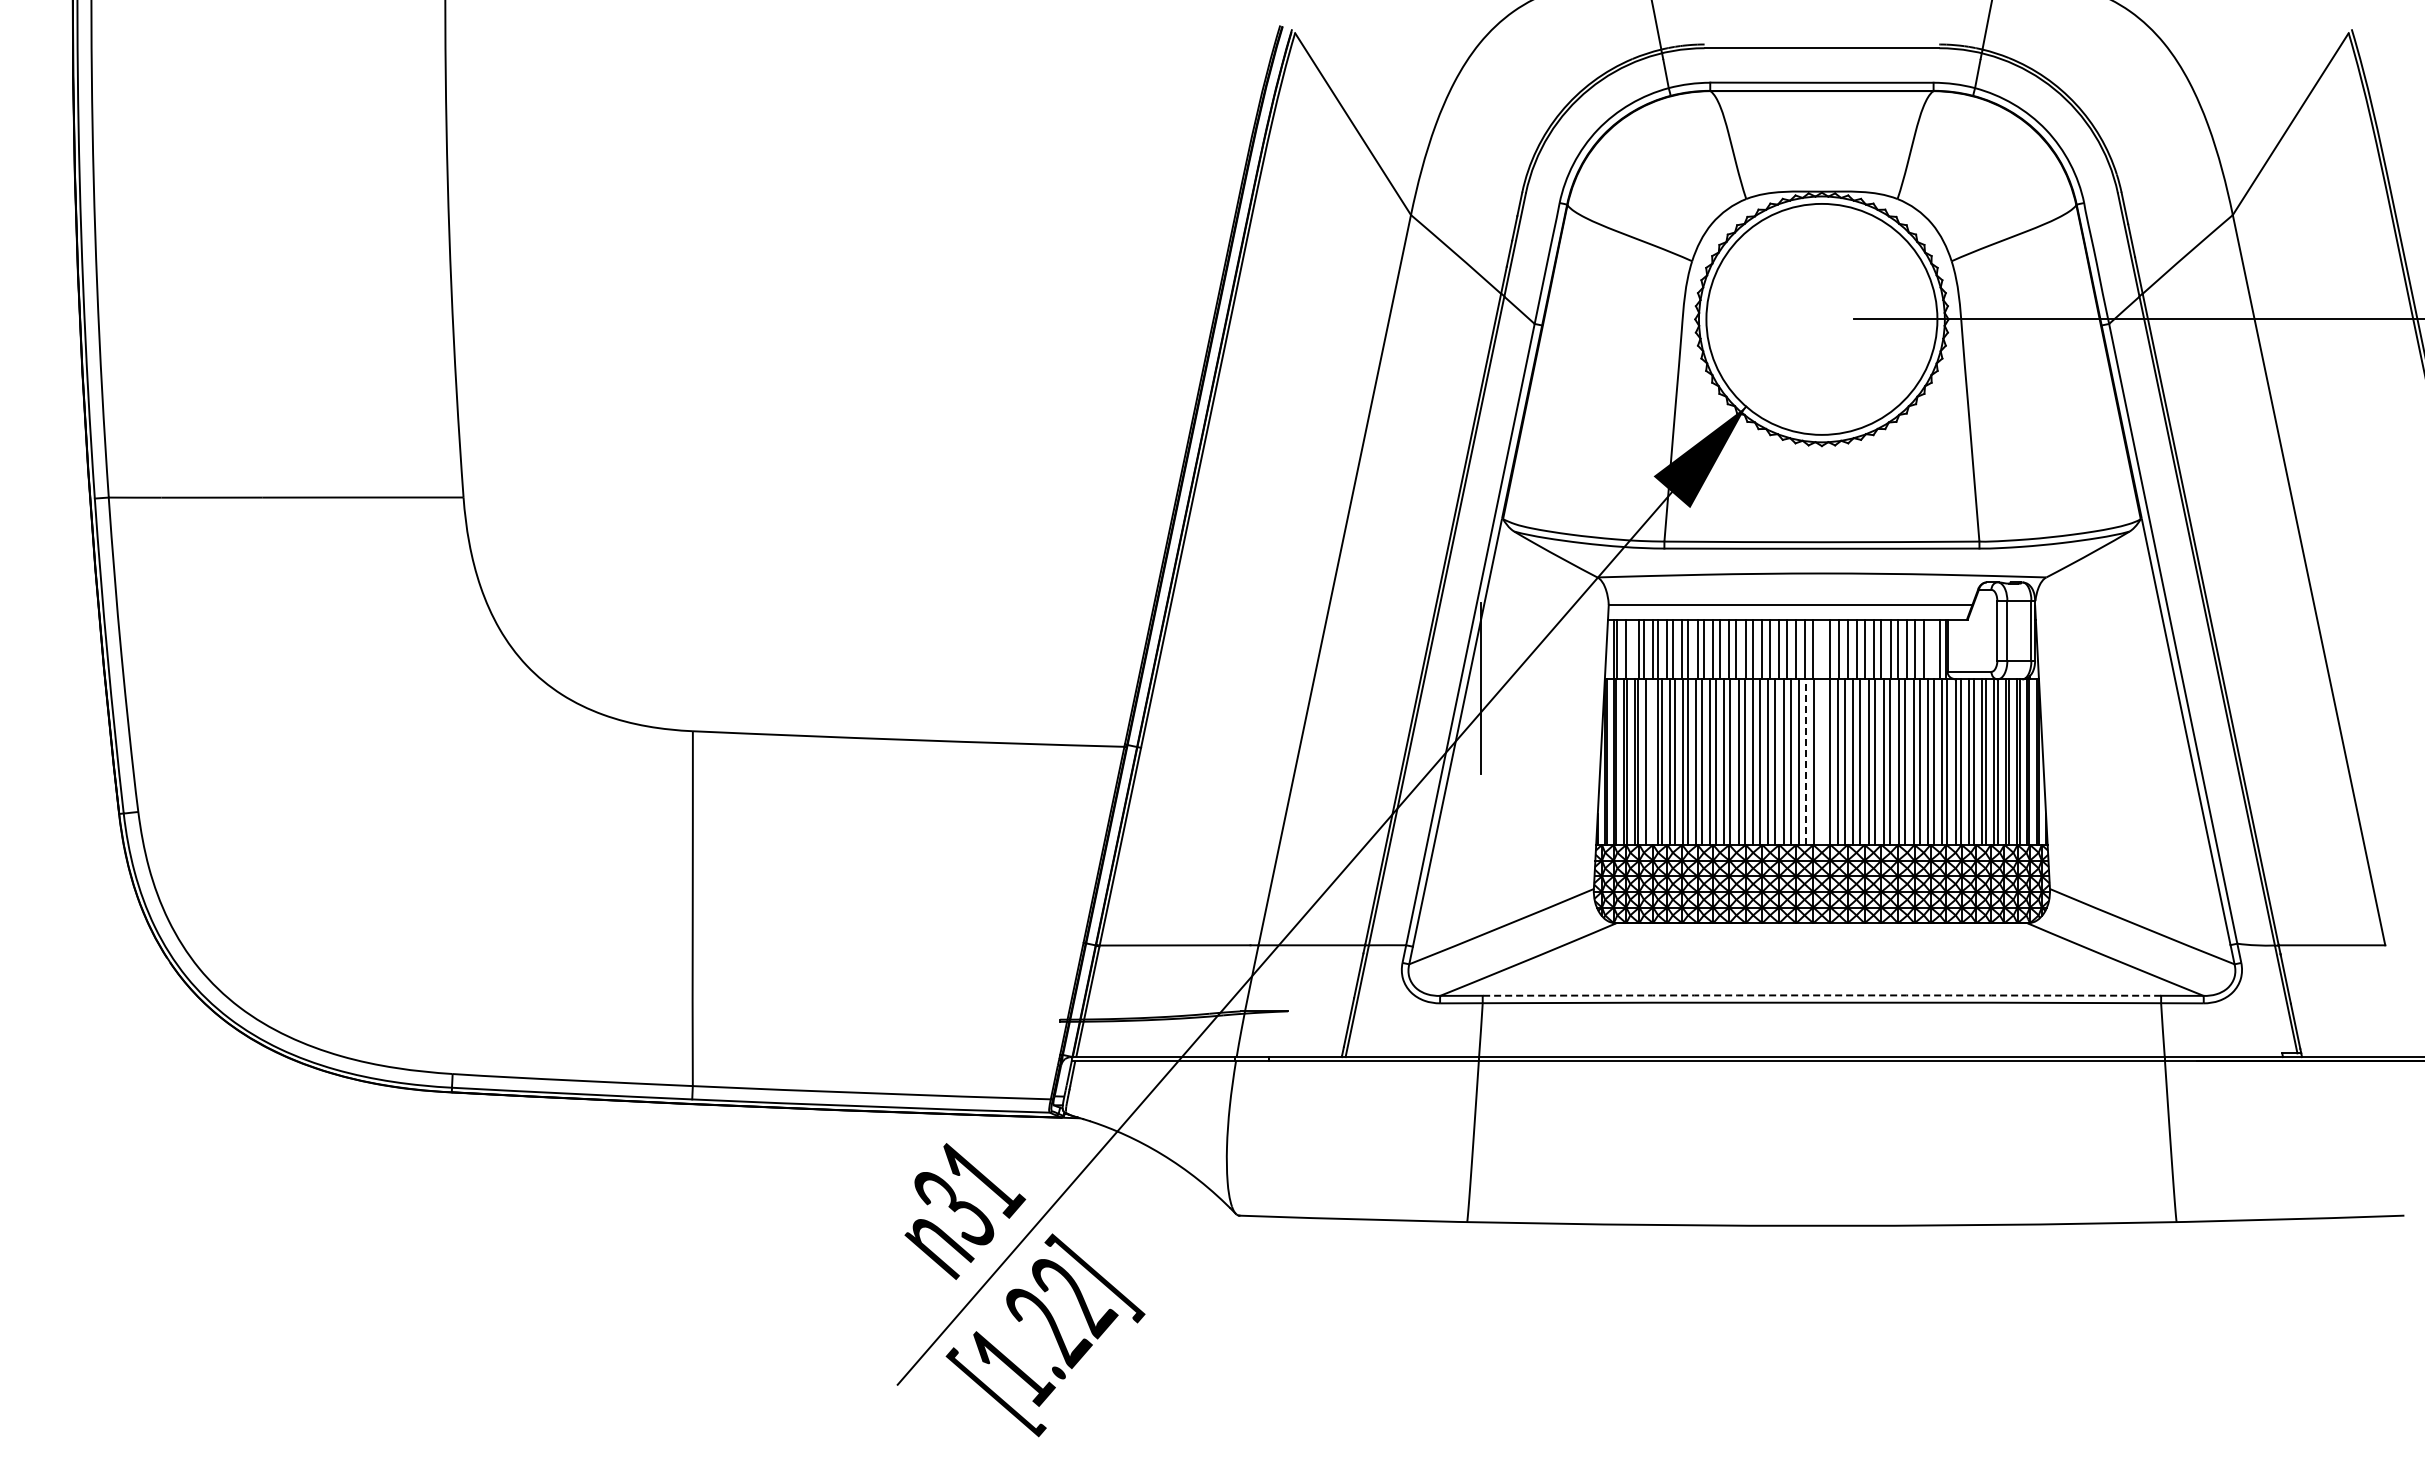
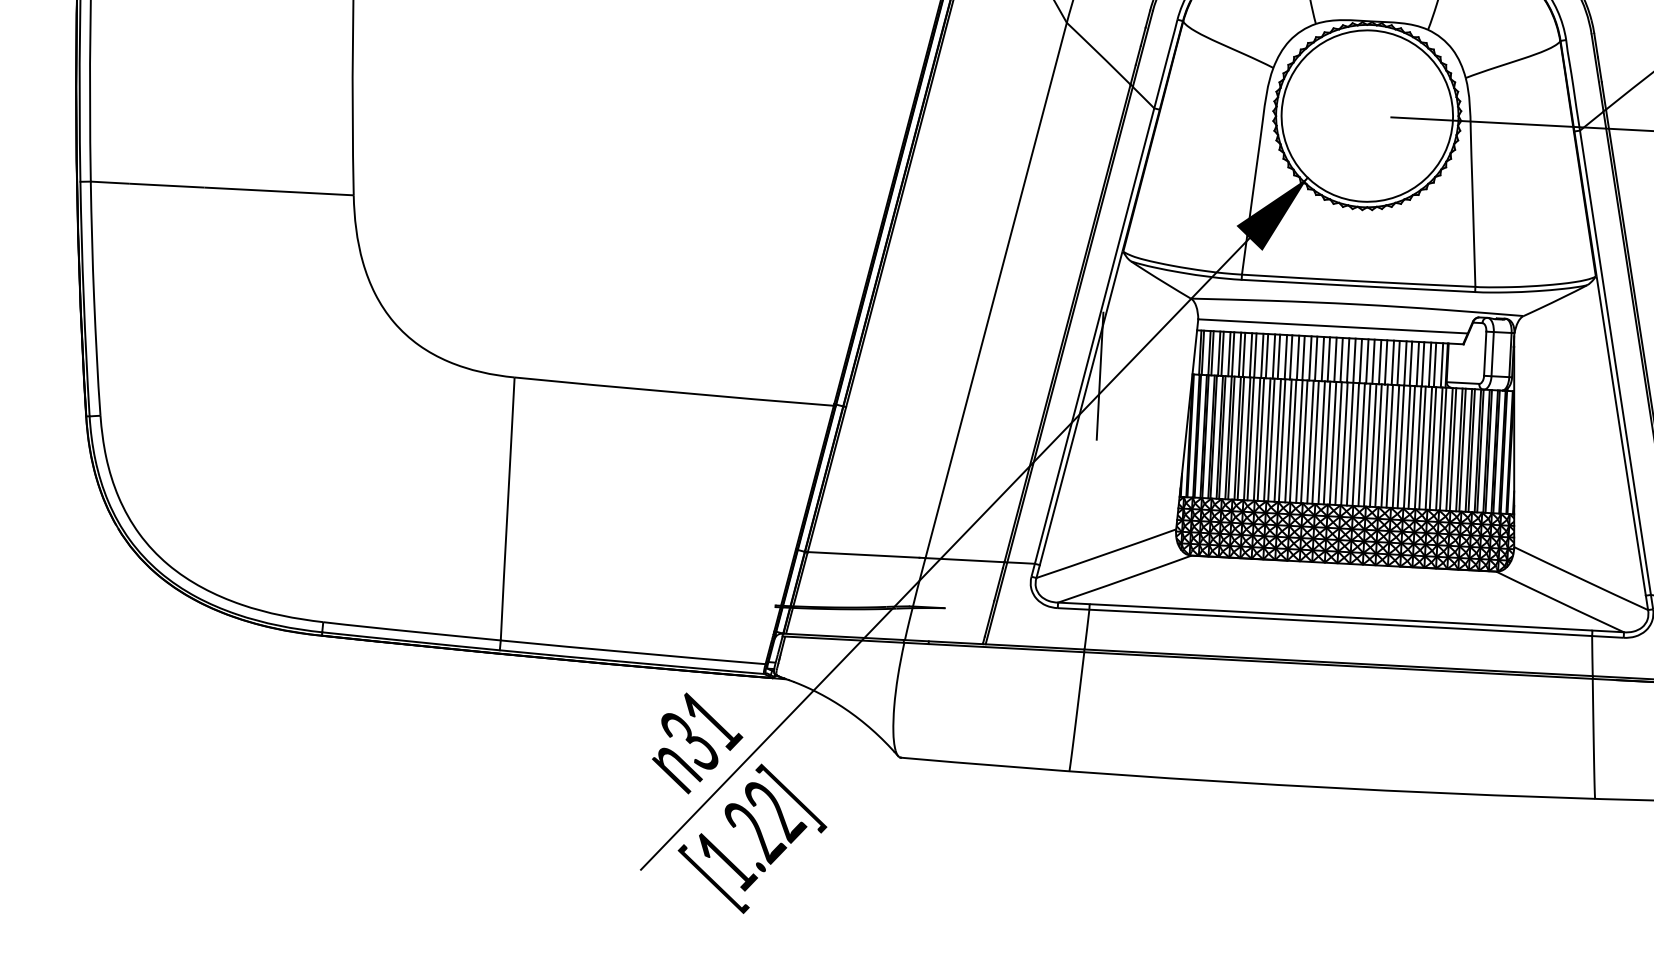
line: (1630, 649) -> (1212, 353), added
line: (1930, 649) -> (1434, 364), added
line: (1821, 731) -> (1351, 421), added
line: (1649, 761) -> (1222, 437), added
line: (1806, 762) -> (1338, 443), dashed -> solid
arc: (1821, 995) -> (1340, 617), dashed -> solid

